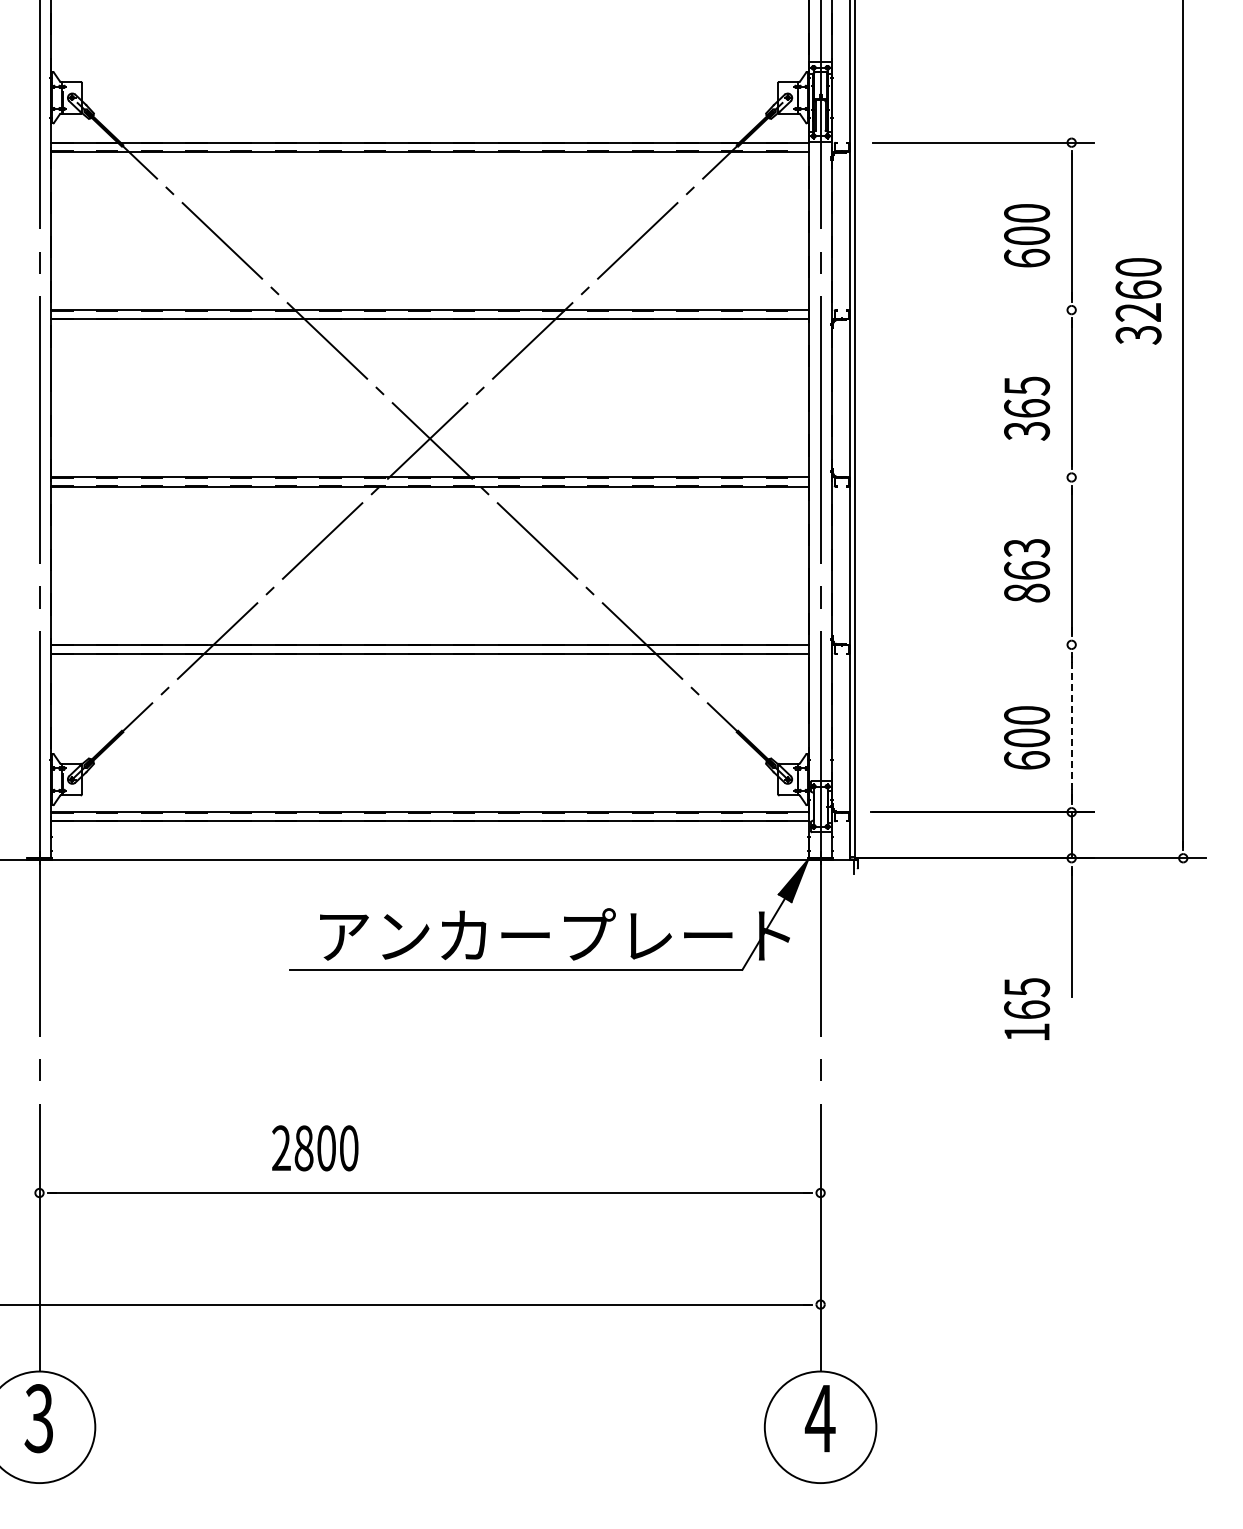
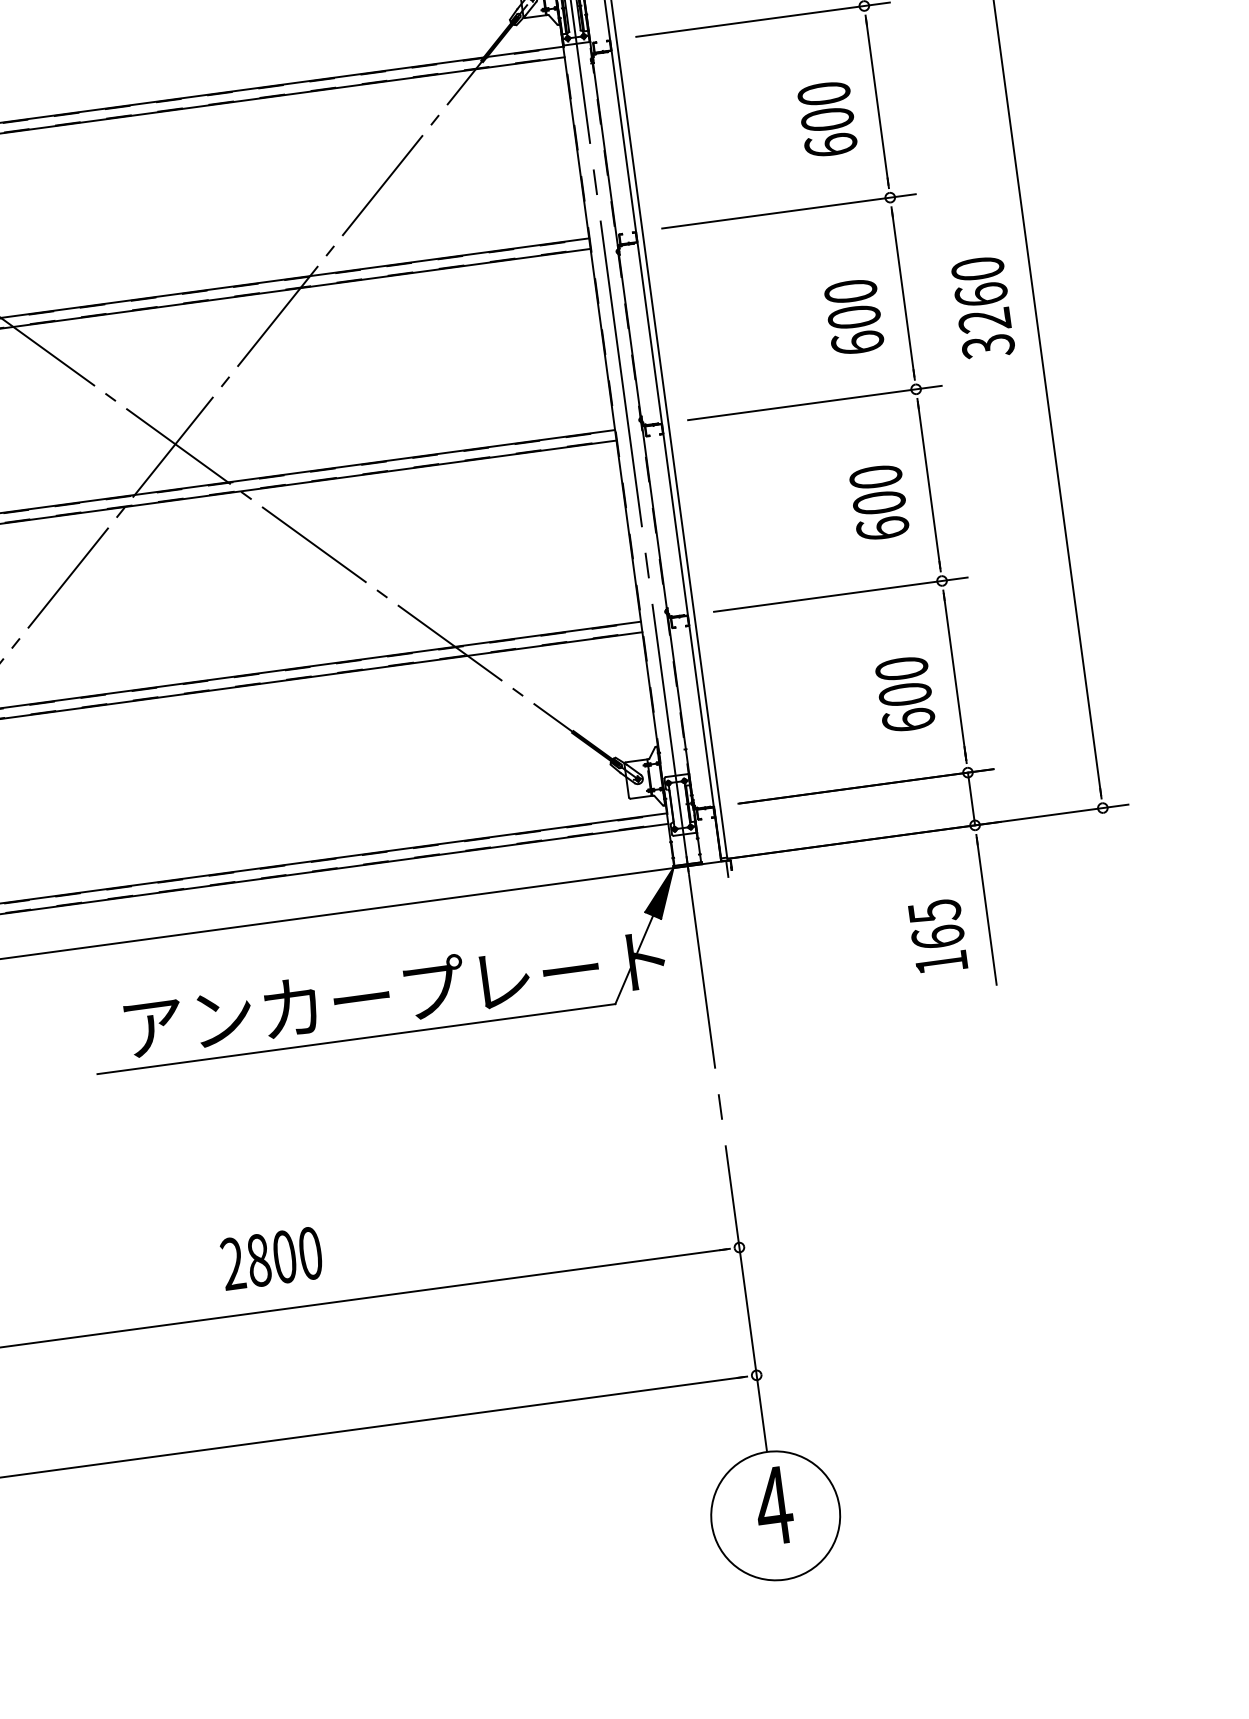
text: (1138, 301) -> (983, 308), moved
line: (982, 310) -> (788, 211), added
text: (1027, 408) -> (854, 317), 365 -> 600
line: (982, 477) -> (814, 403), added
text: (1027, 570) -> (879, 502), 863 -> 600
line: (982, 644) -> (839, 594), added
line: (1071, 728) -> (954, 676), dashed -> solid
text: (1027, 1008) -> (938, 935), moved
text: (315, 1148) -> (272, 1258), moved

